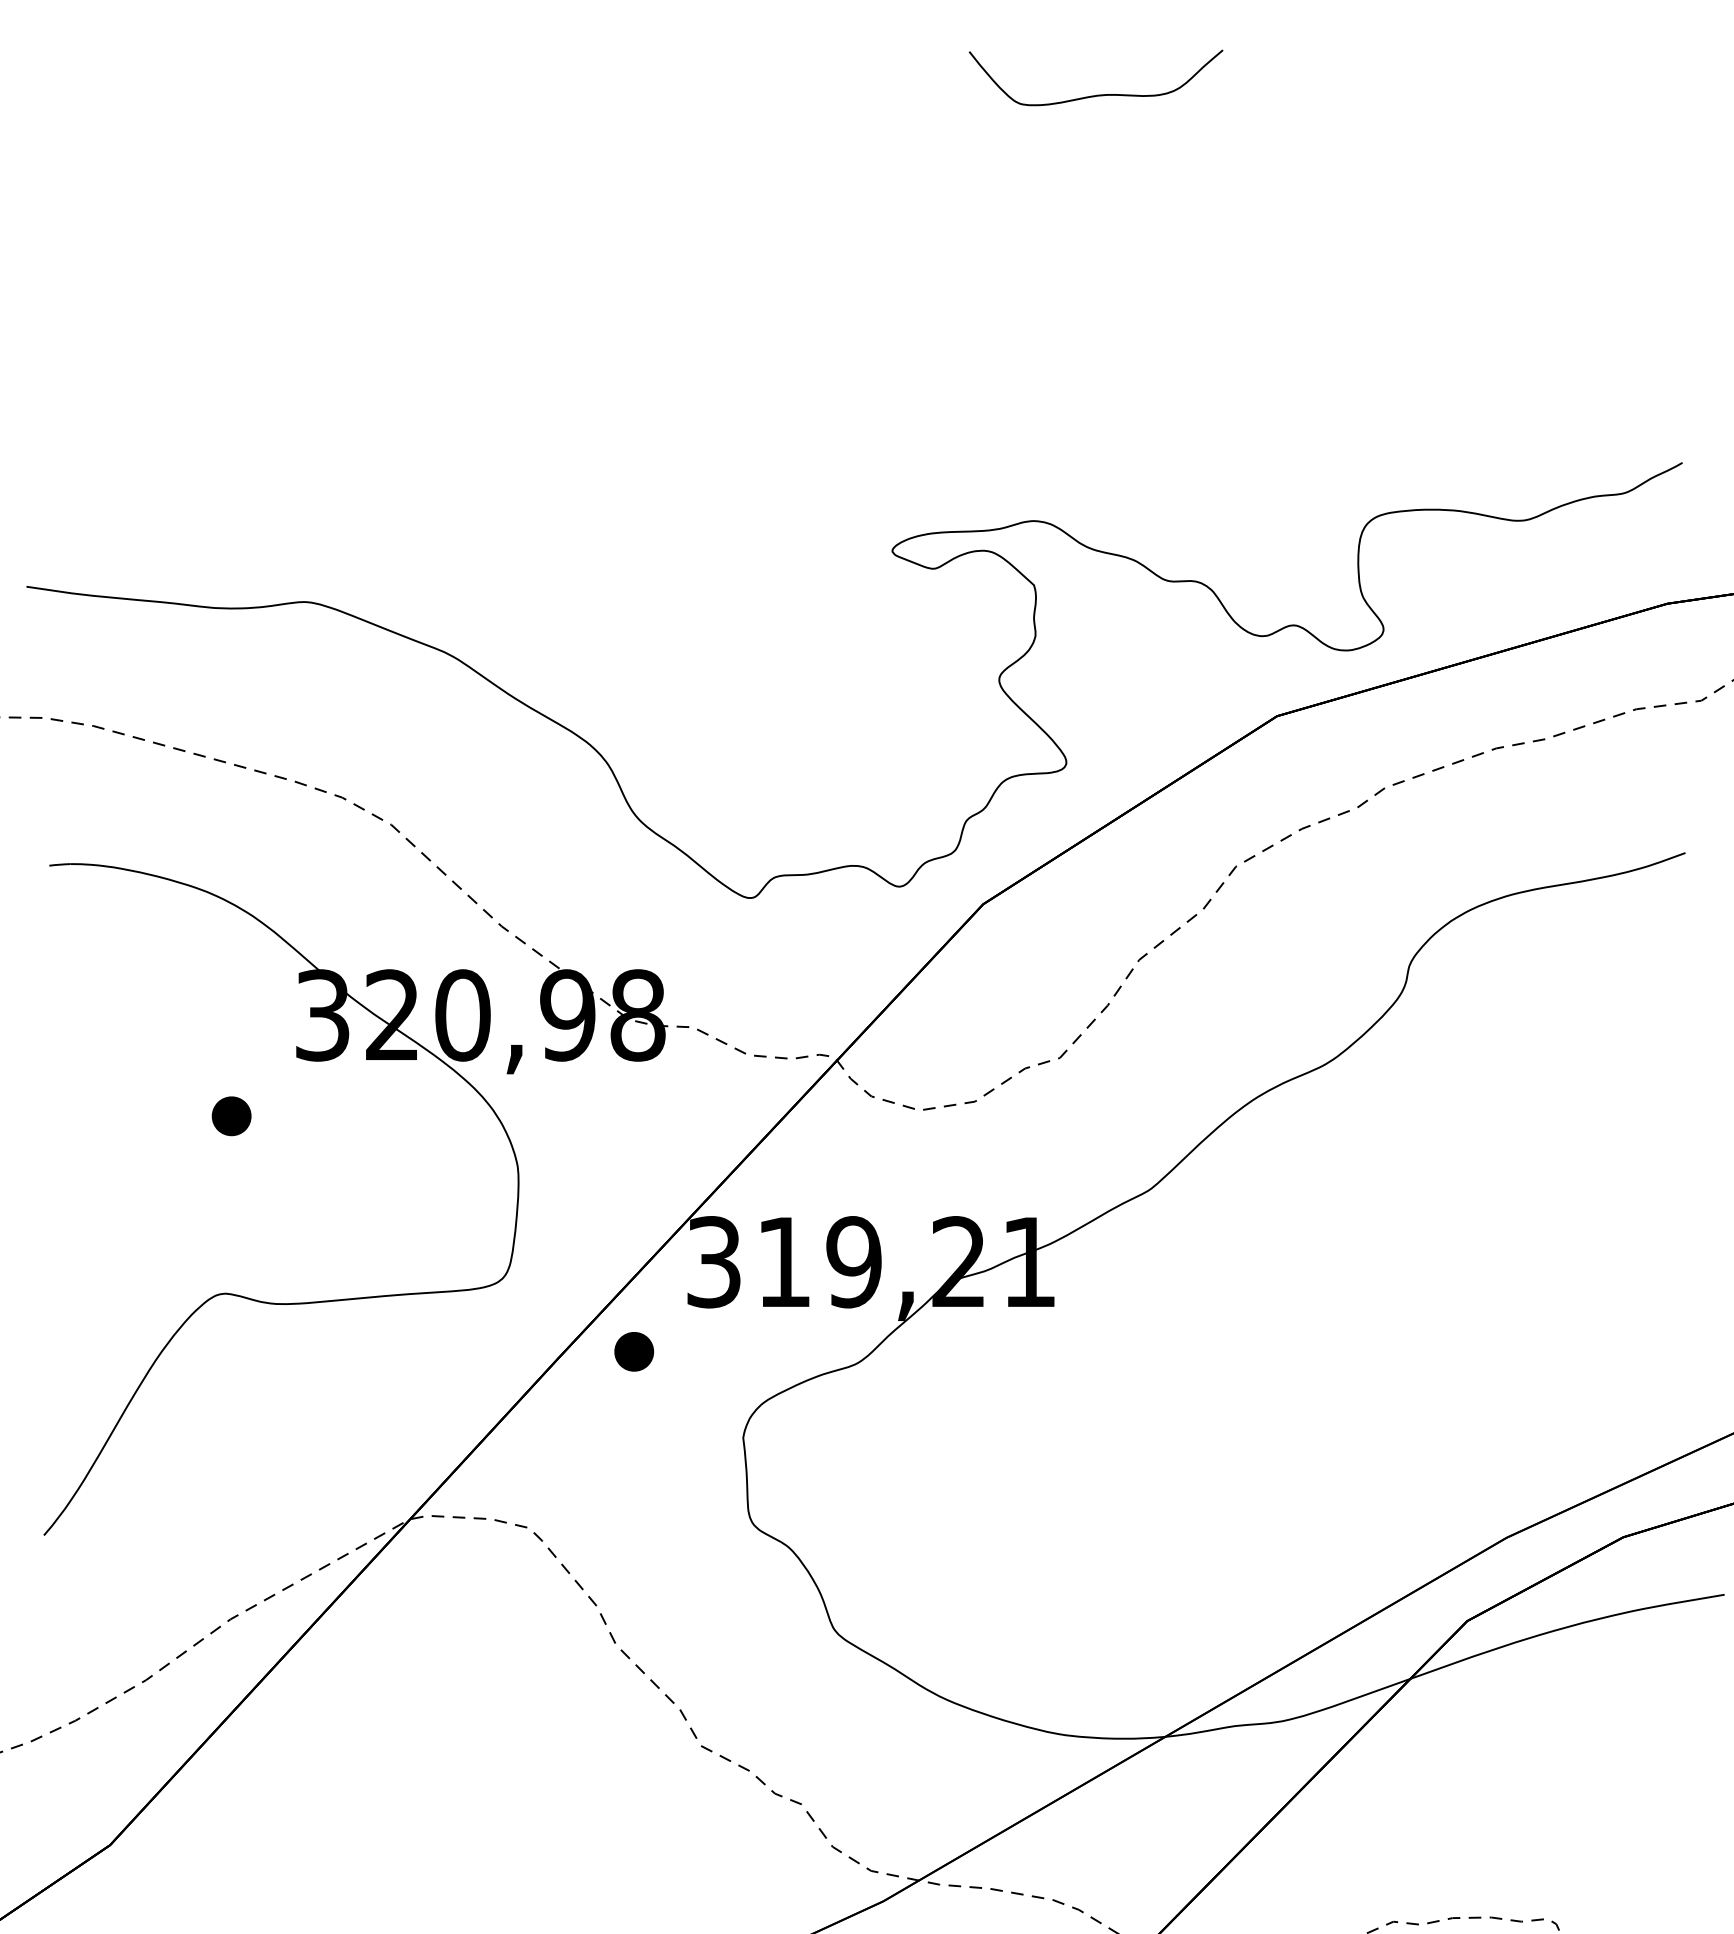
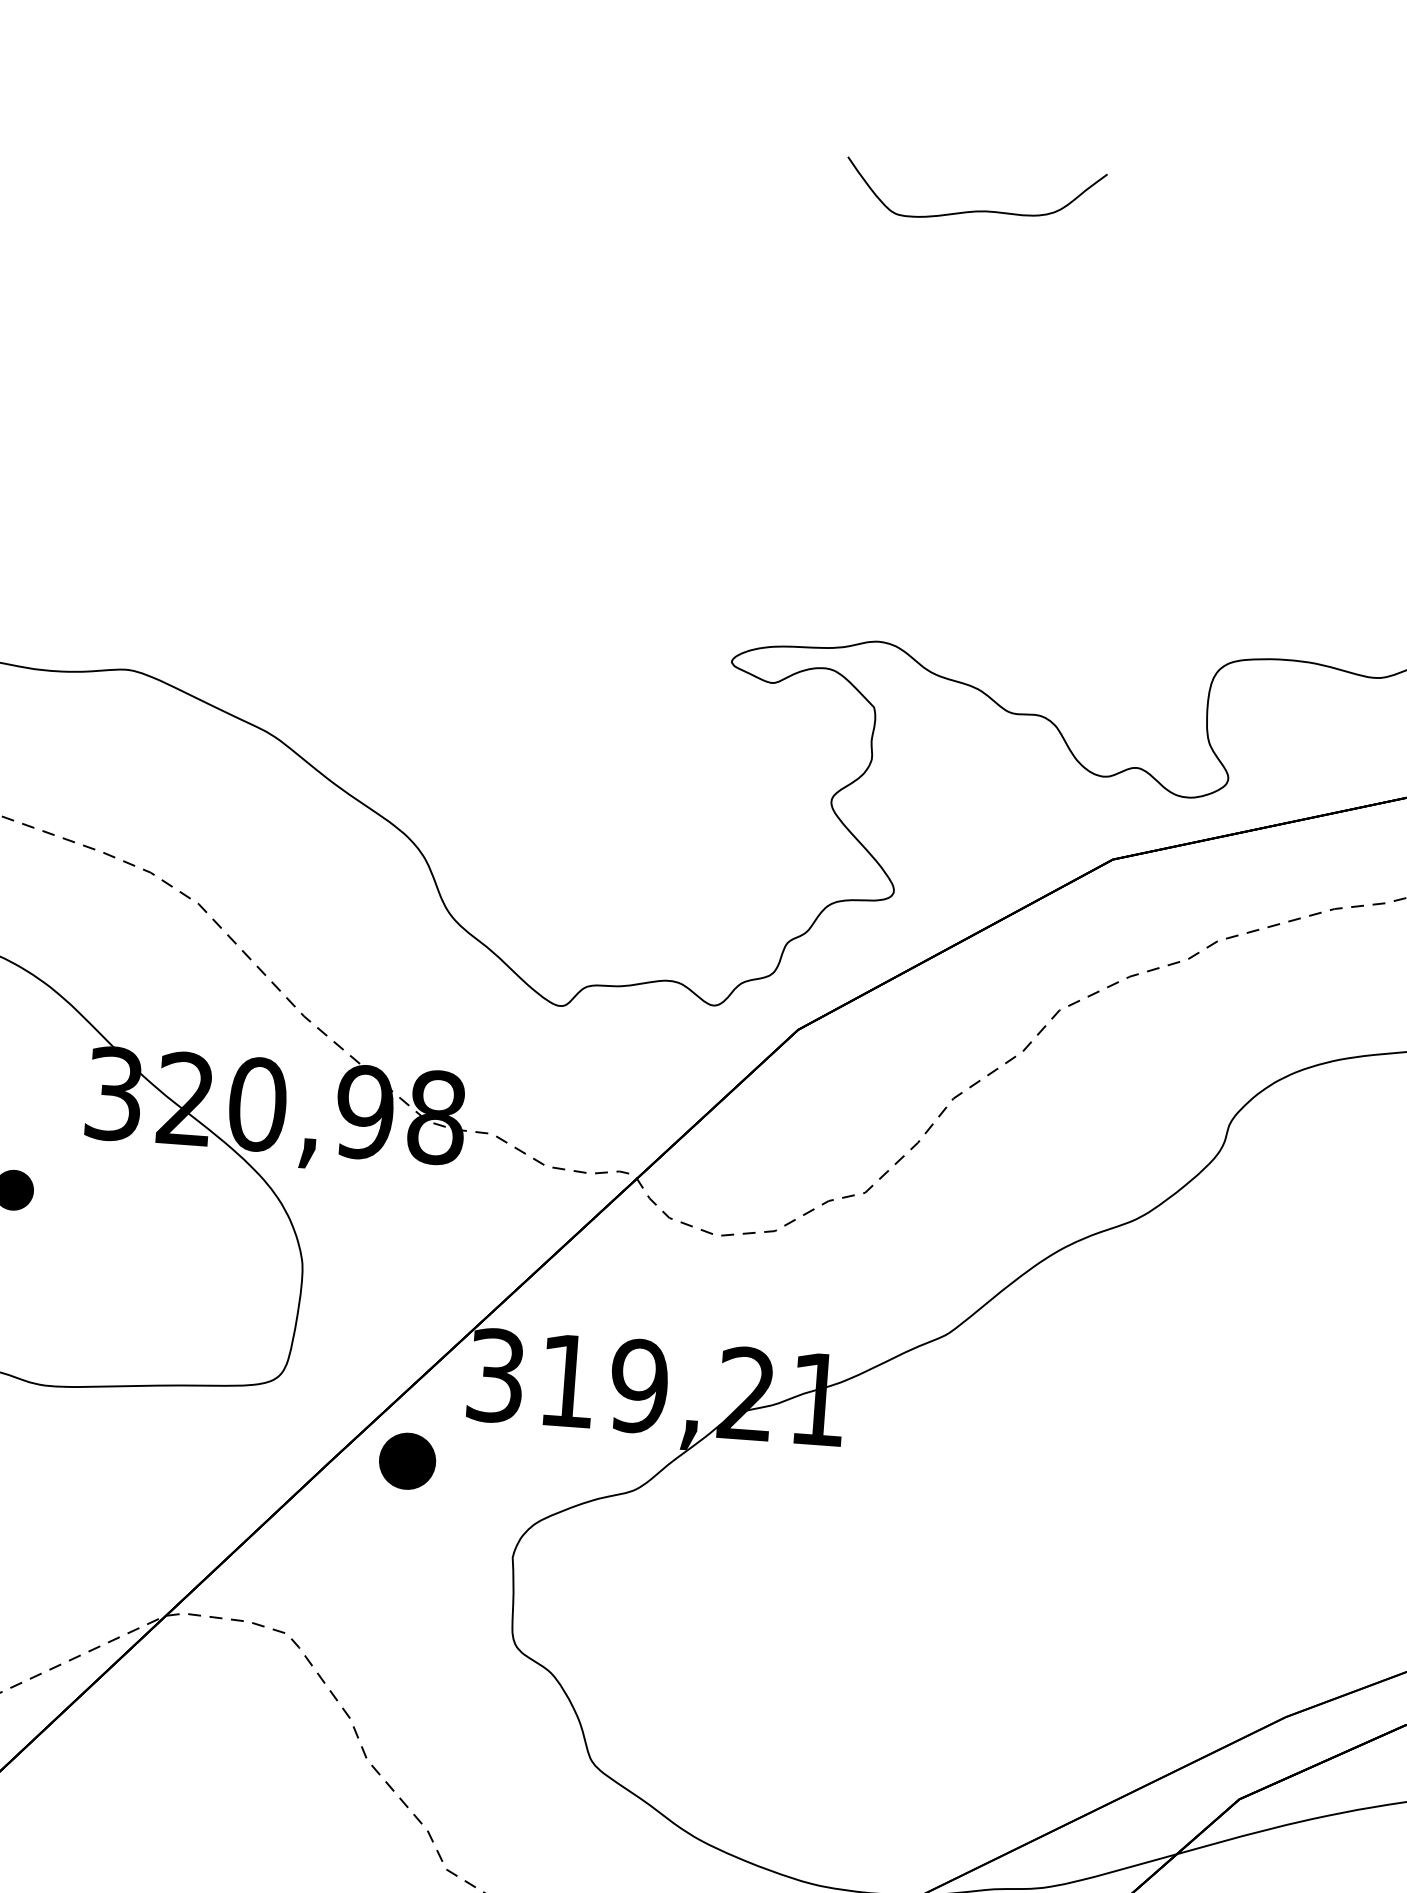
part: (634, 1351) -> (407, 1461), size x1.4

